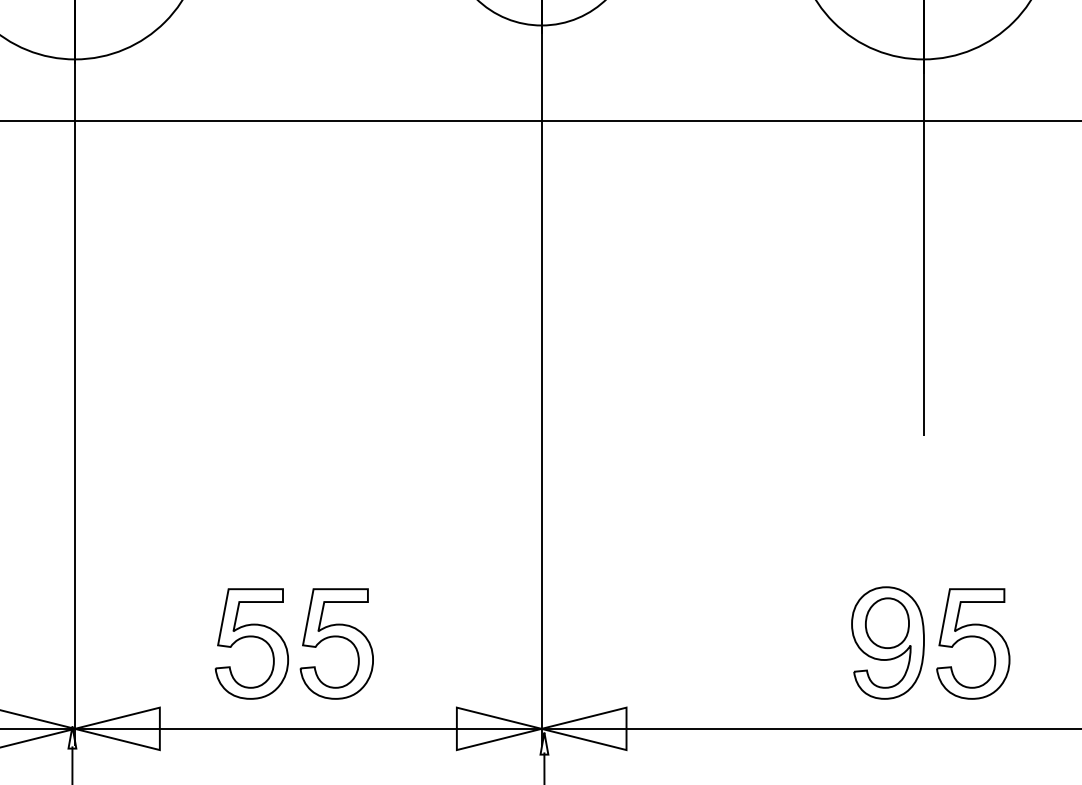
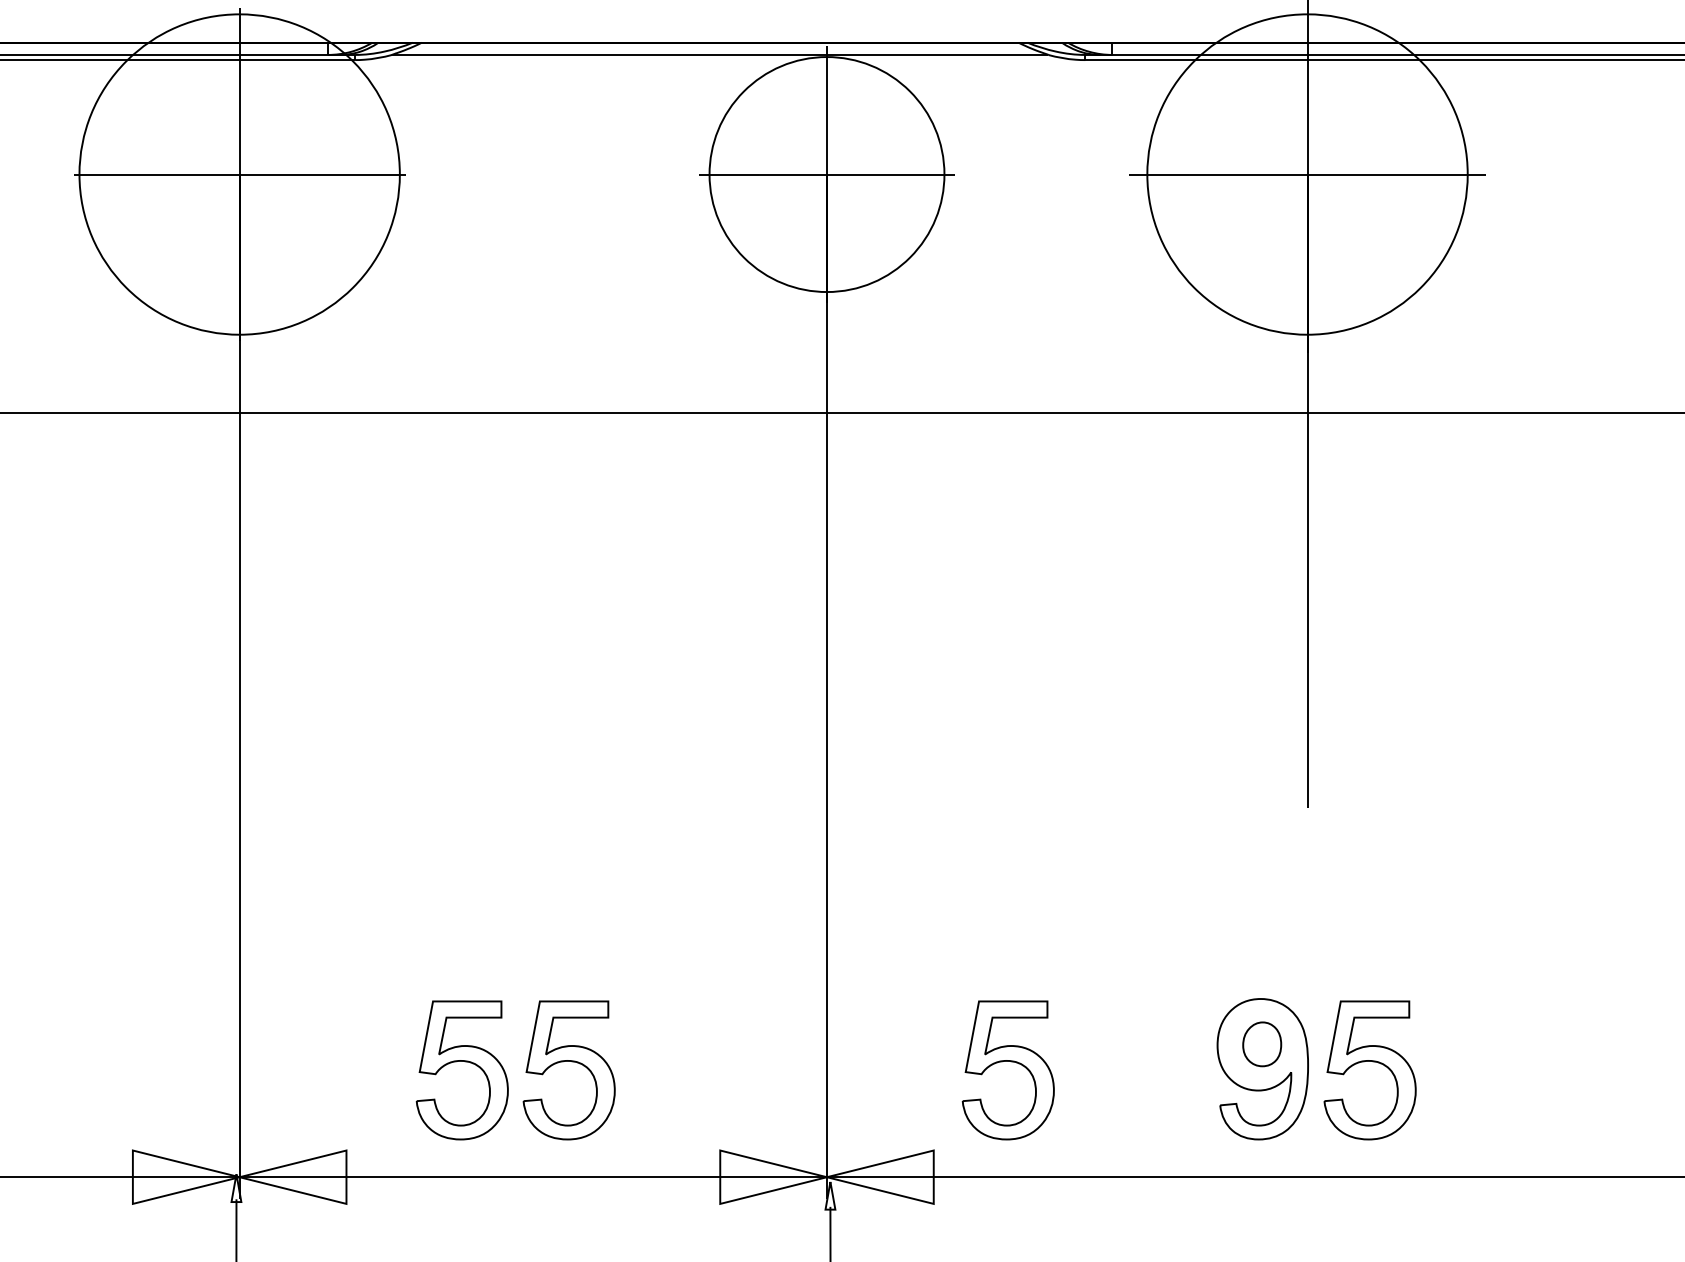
part: (887, 623) -> (1262, 1044), size x0.7
part: (688, 637) -> (1011, 1062), added

